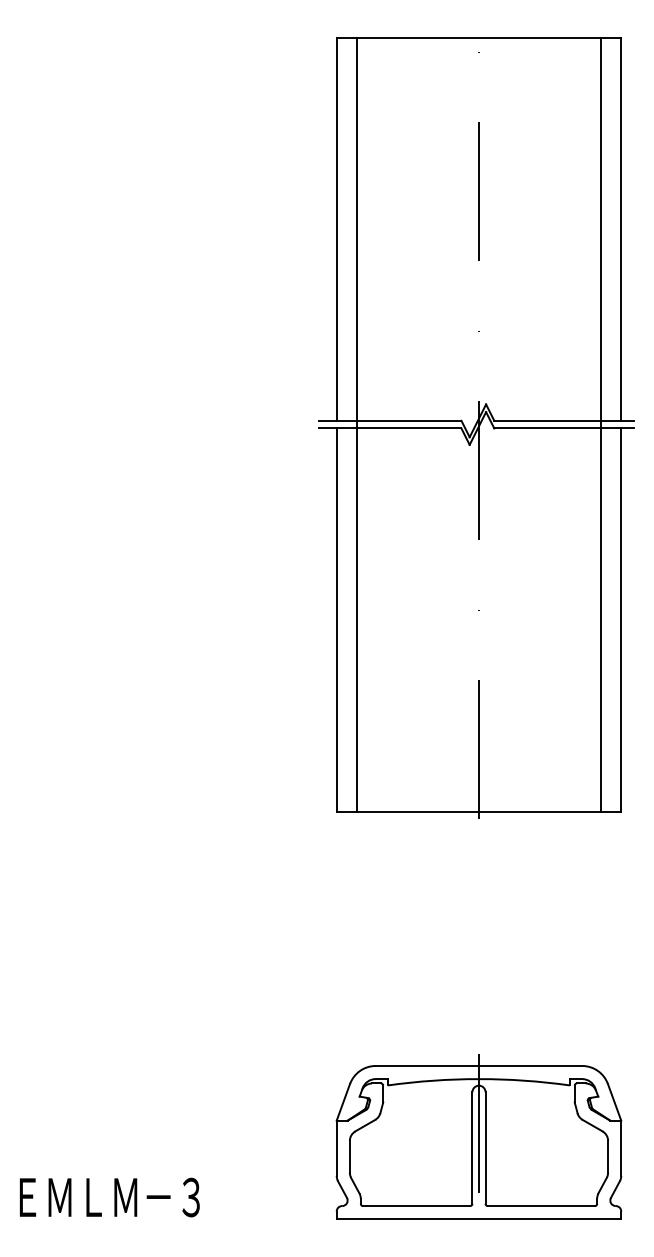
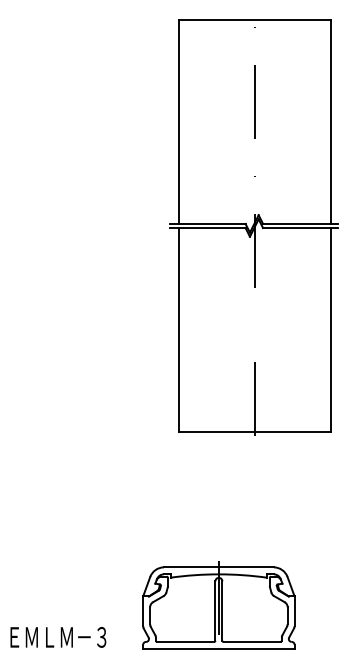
line: (356, 423) -> (189, 225), removed
line: (602, 423) -> (320, 225), removed
part: (478, 1137) -> (218, 605), moved

